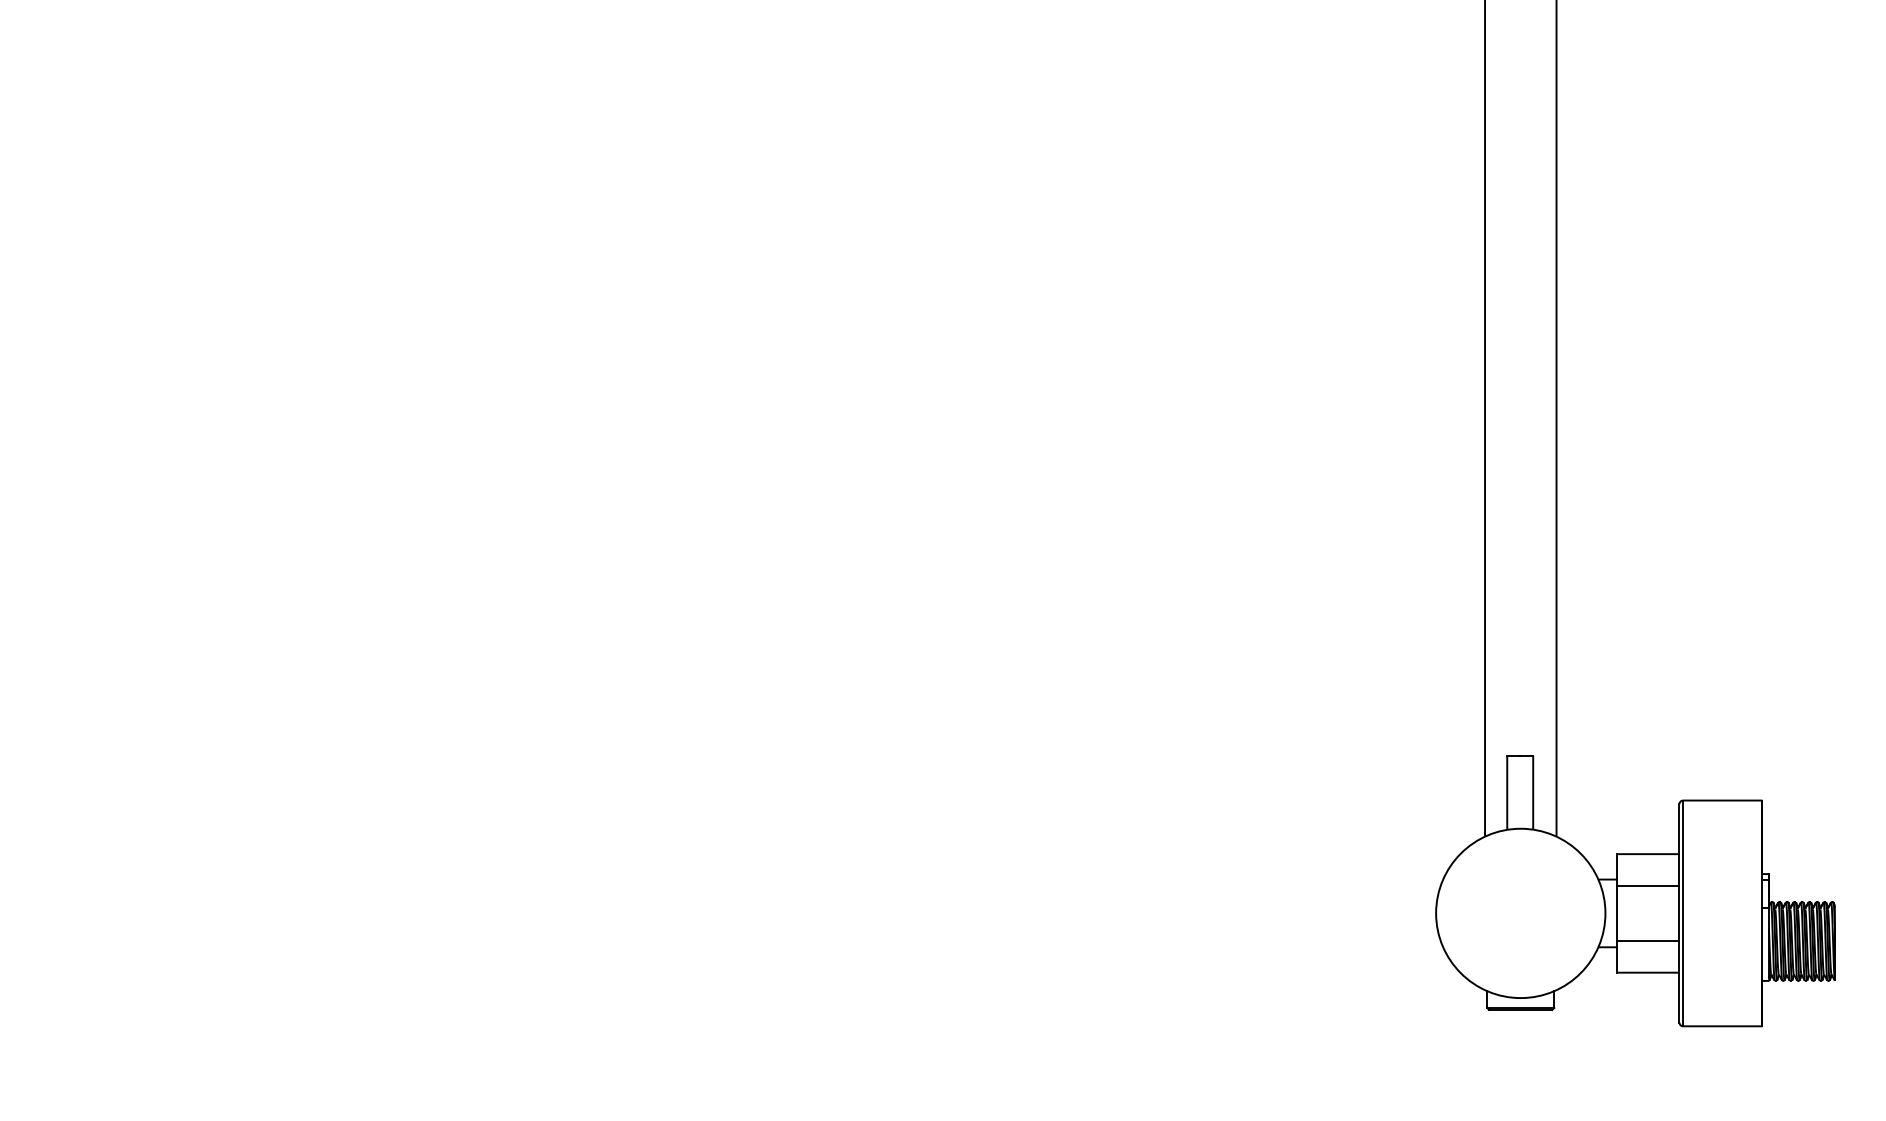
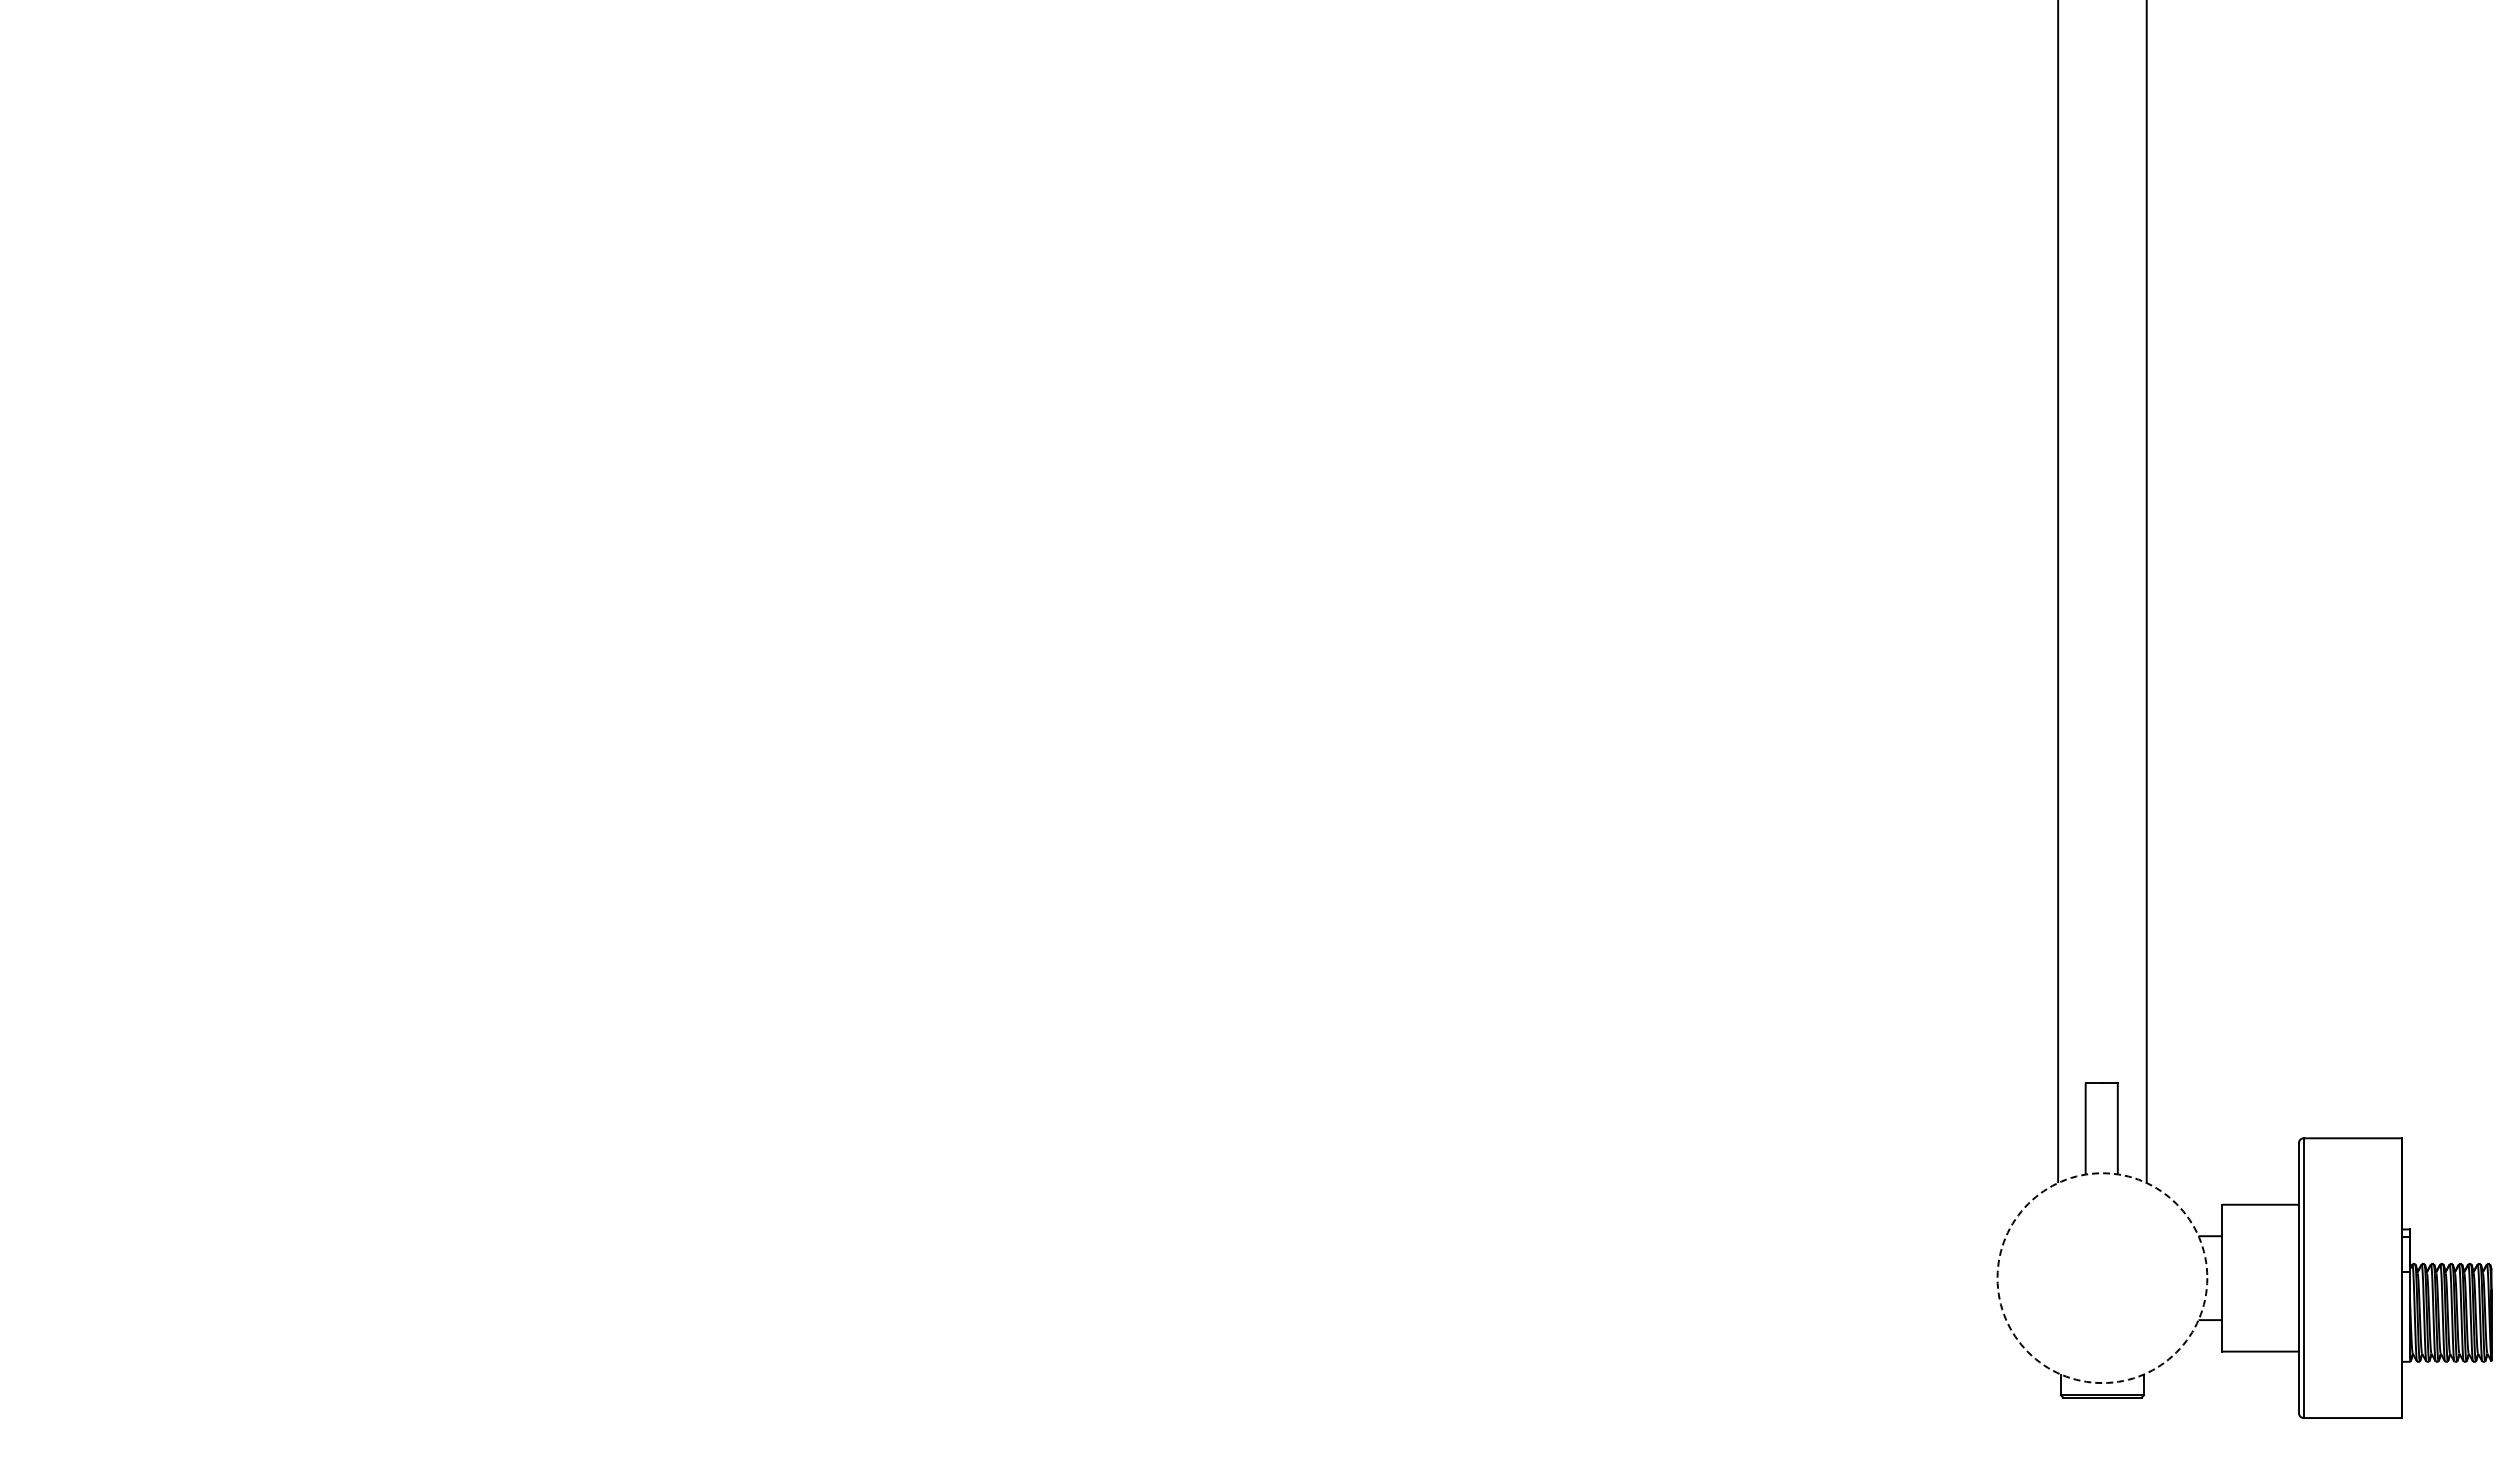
line: (1648, 885) -> (2260, 1243), removed
circle: (1520, 913) -> (2102, 1278), solid -> dashed
line: (1648, 940) -> (2260, 1311), removed

